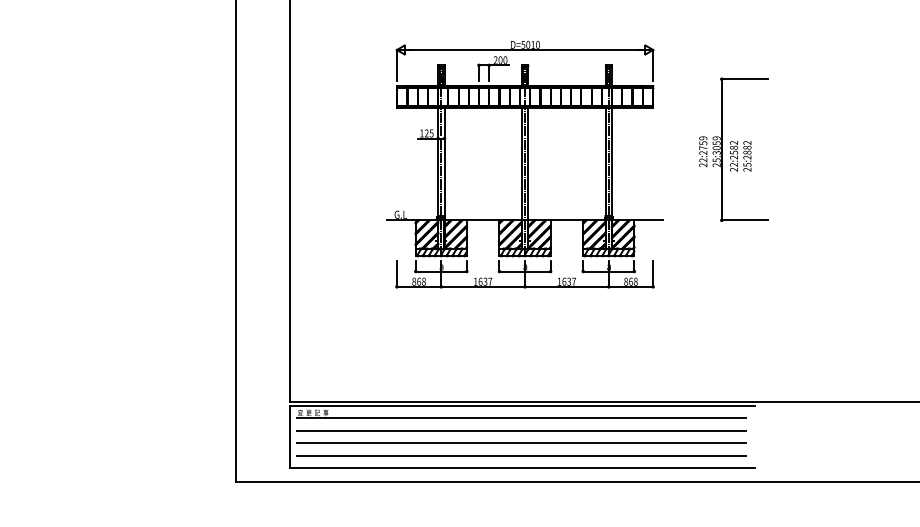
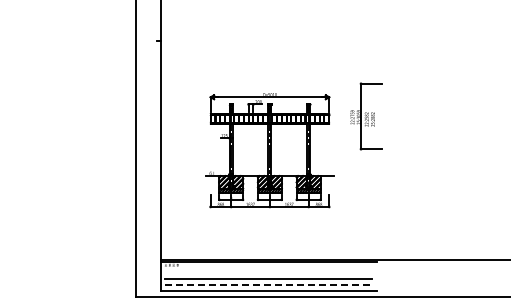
part: (733, 149) -> (366, 116), moved
line: (521, 417) -> (268, 267), removed
line: (521, 430) -> (268, 273), removed
line: (521, 456) -> (268, 285), solid -> dashed

